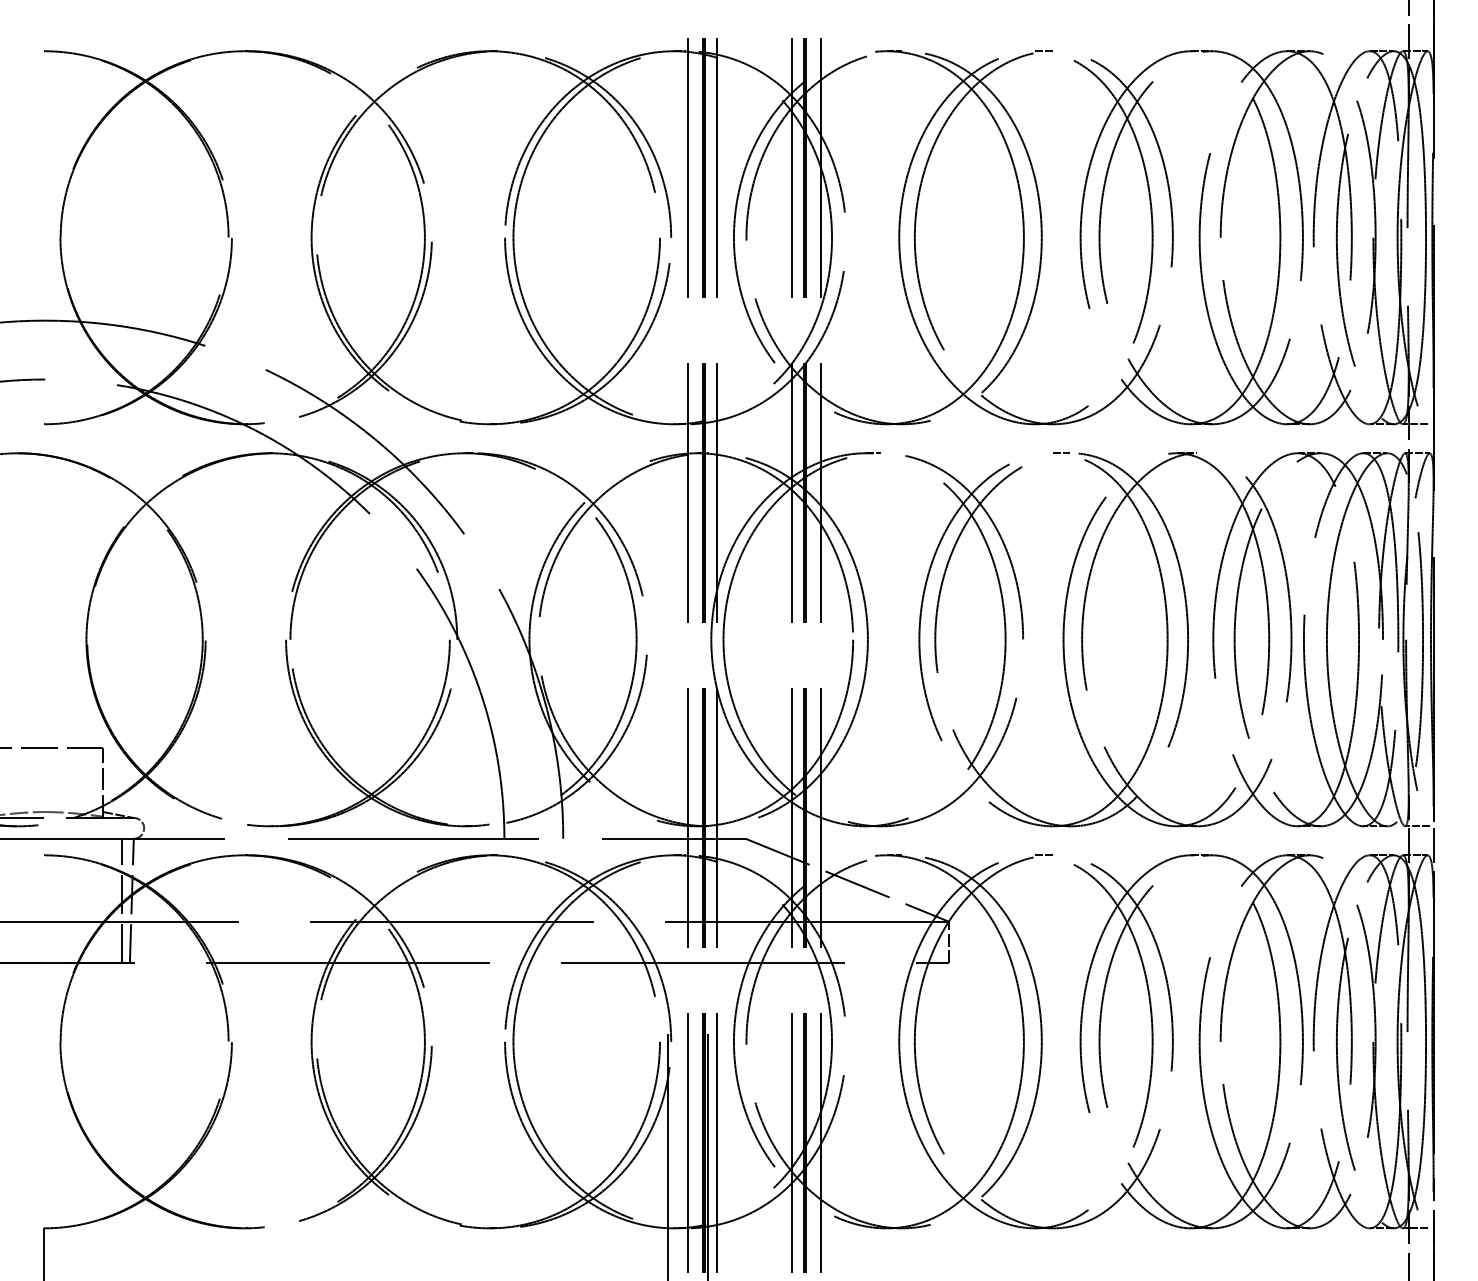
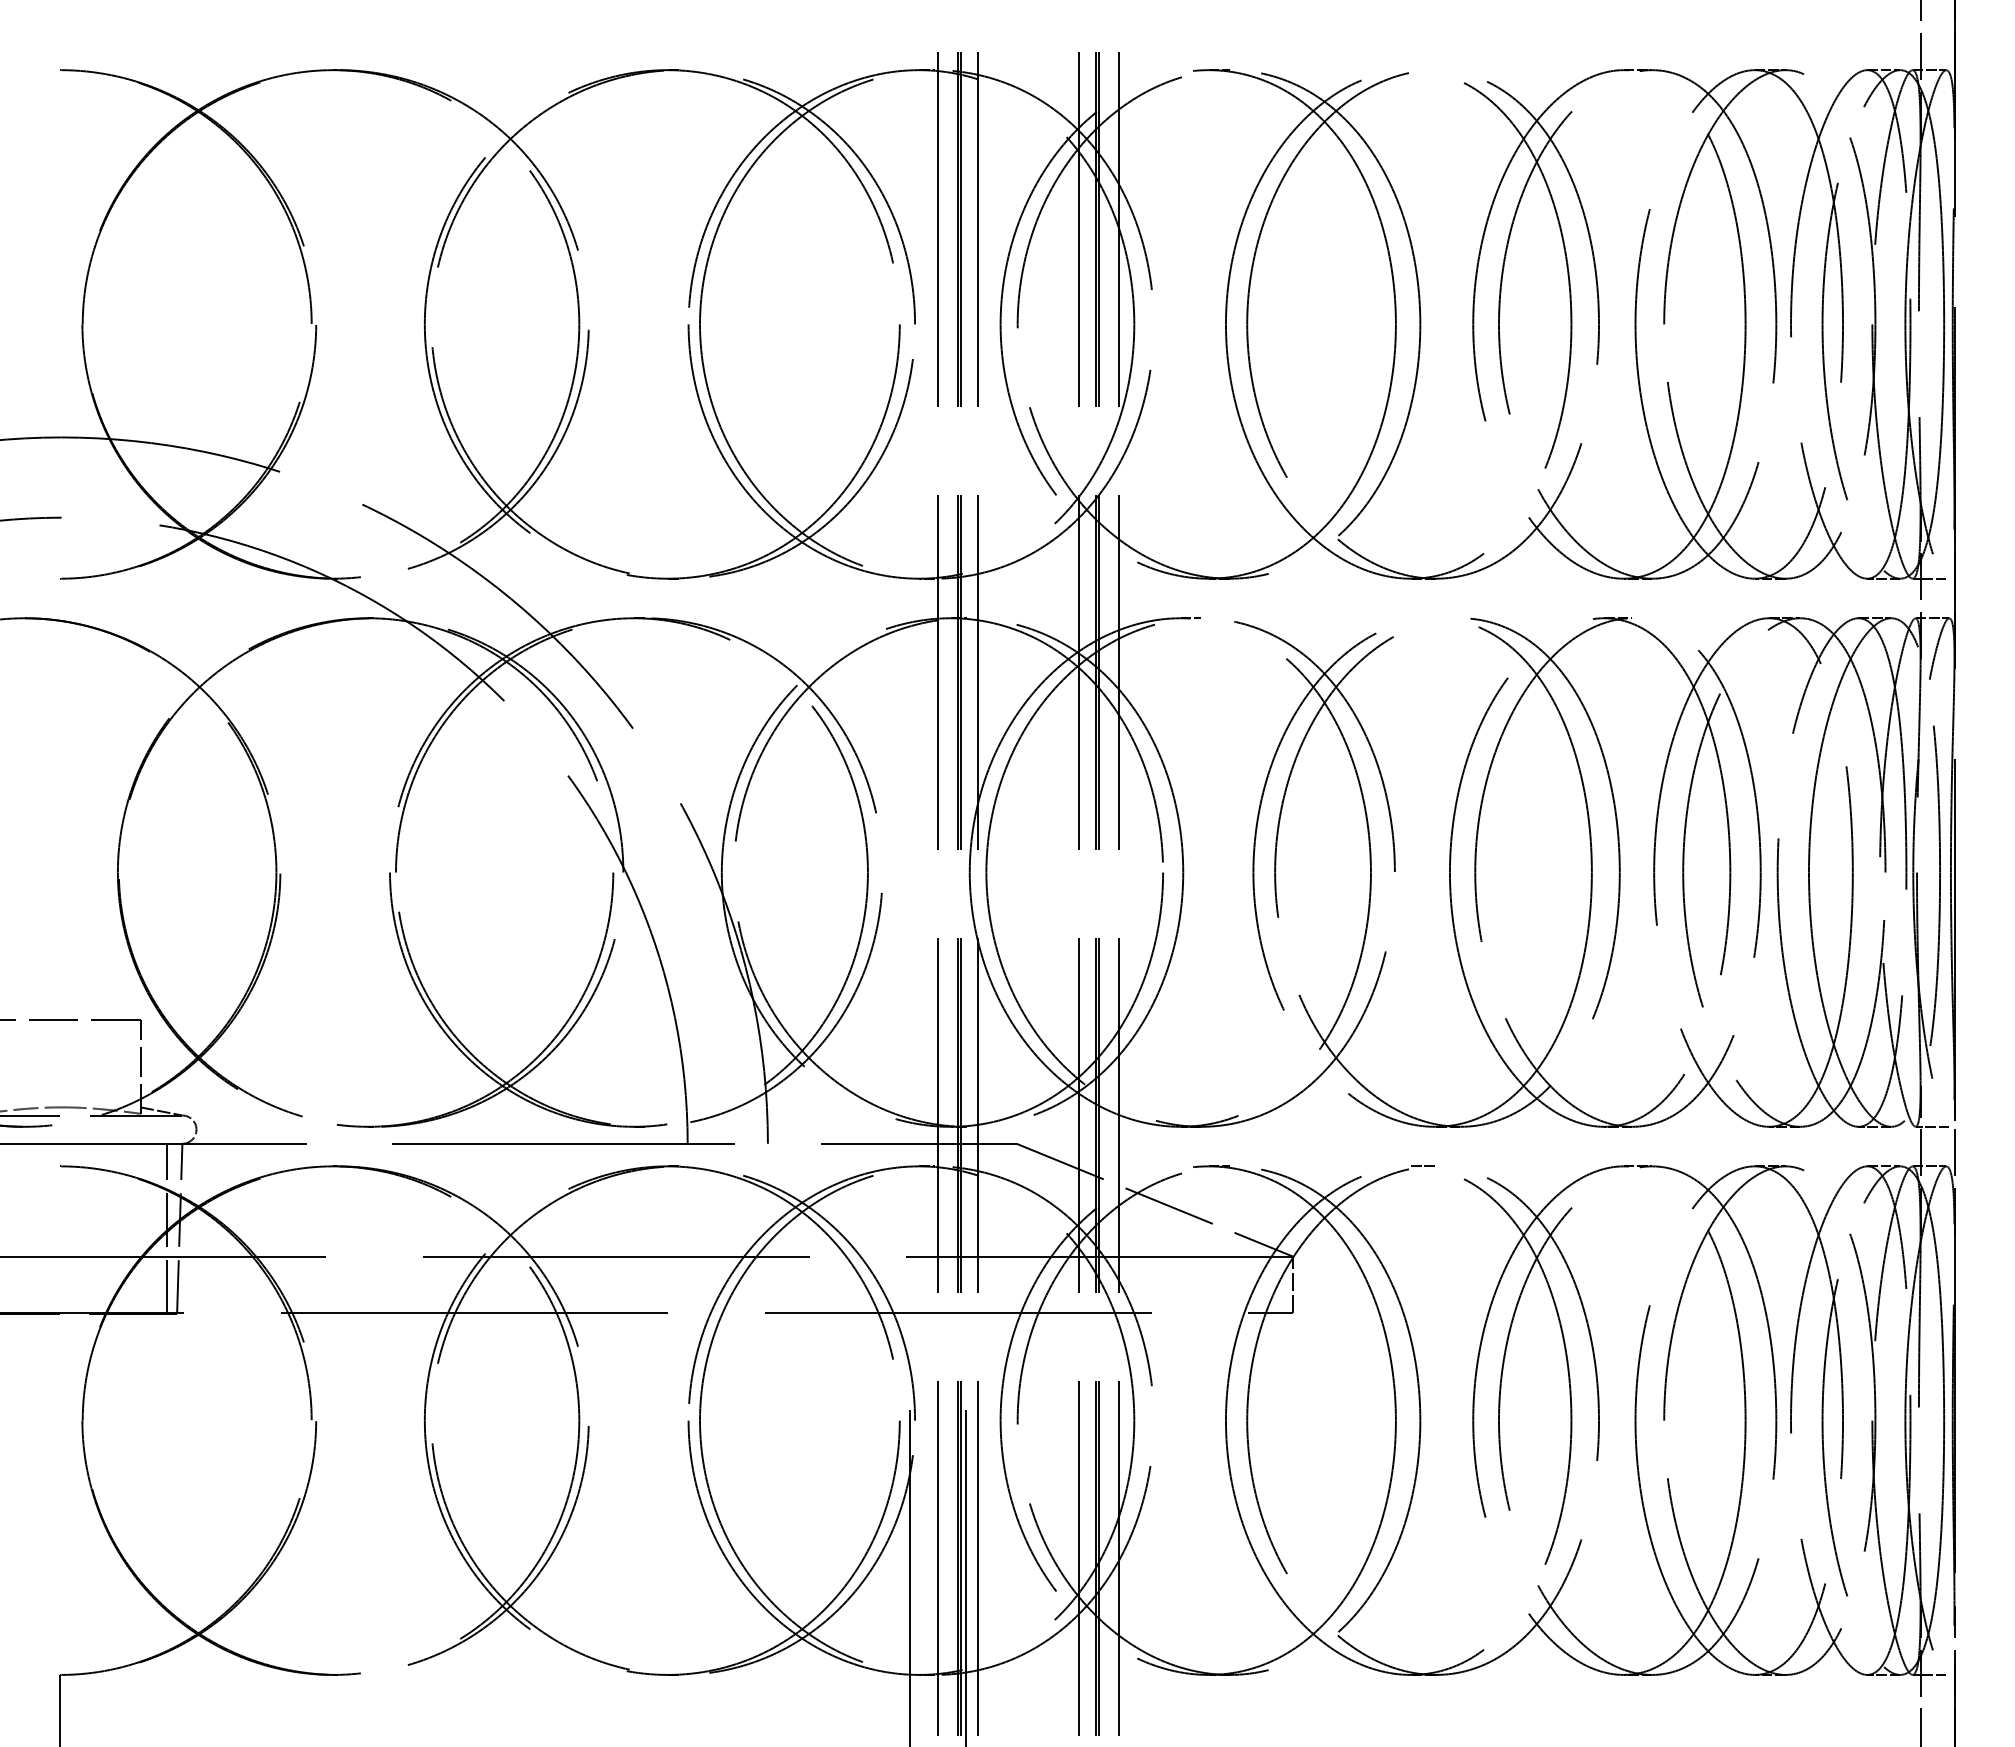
line: (1044, 51) -> (1423, 70), removed
line: (1060, 452) -> (1445, 617), removed

